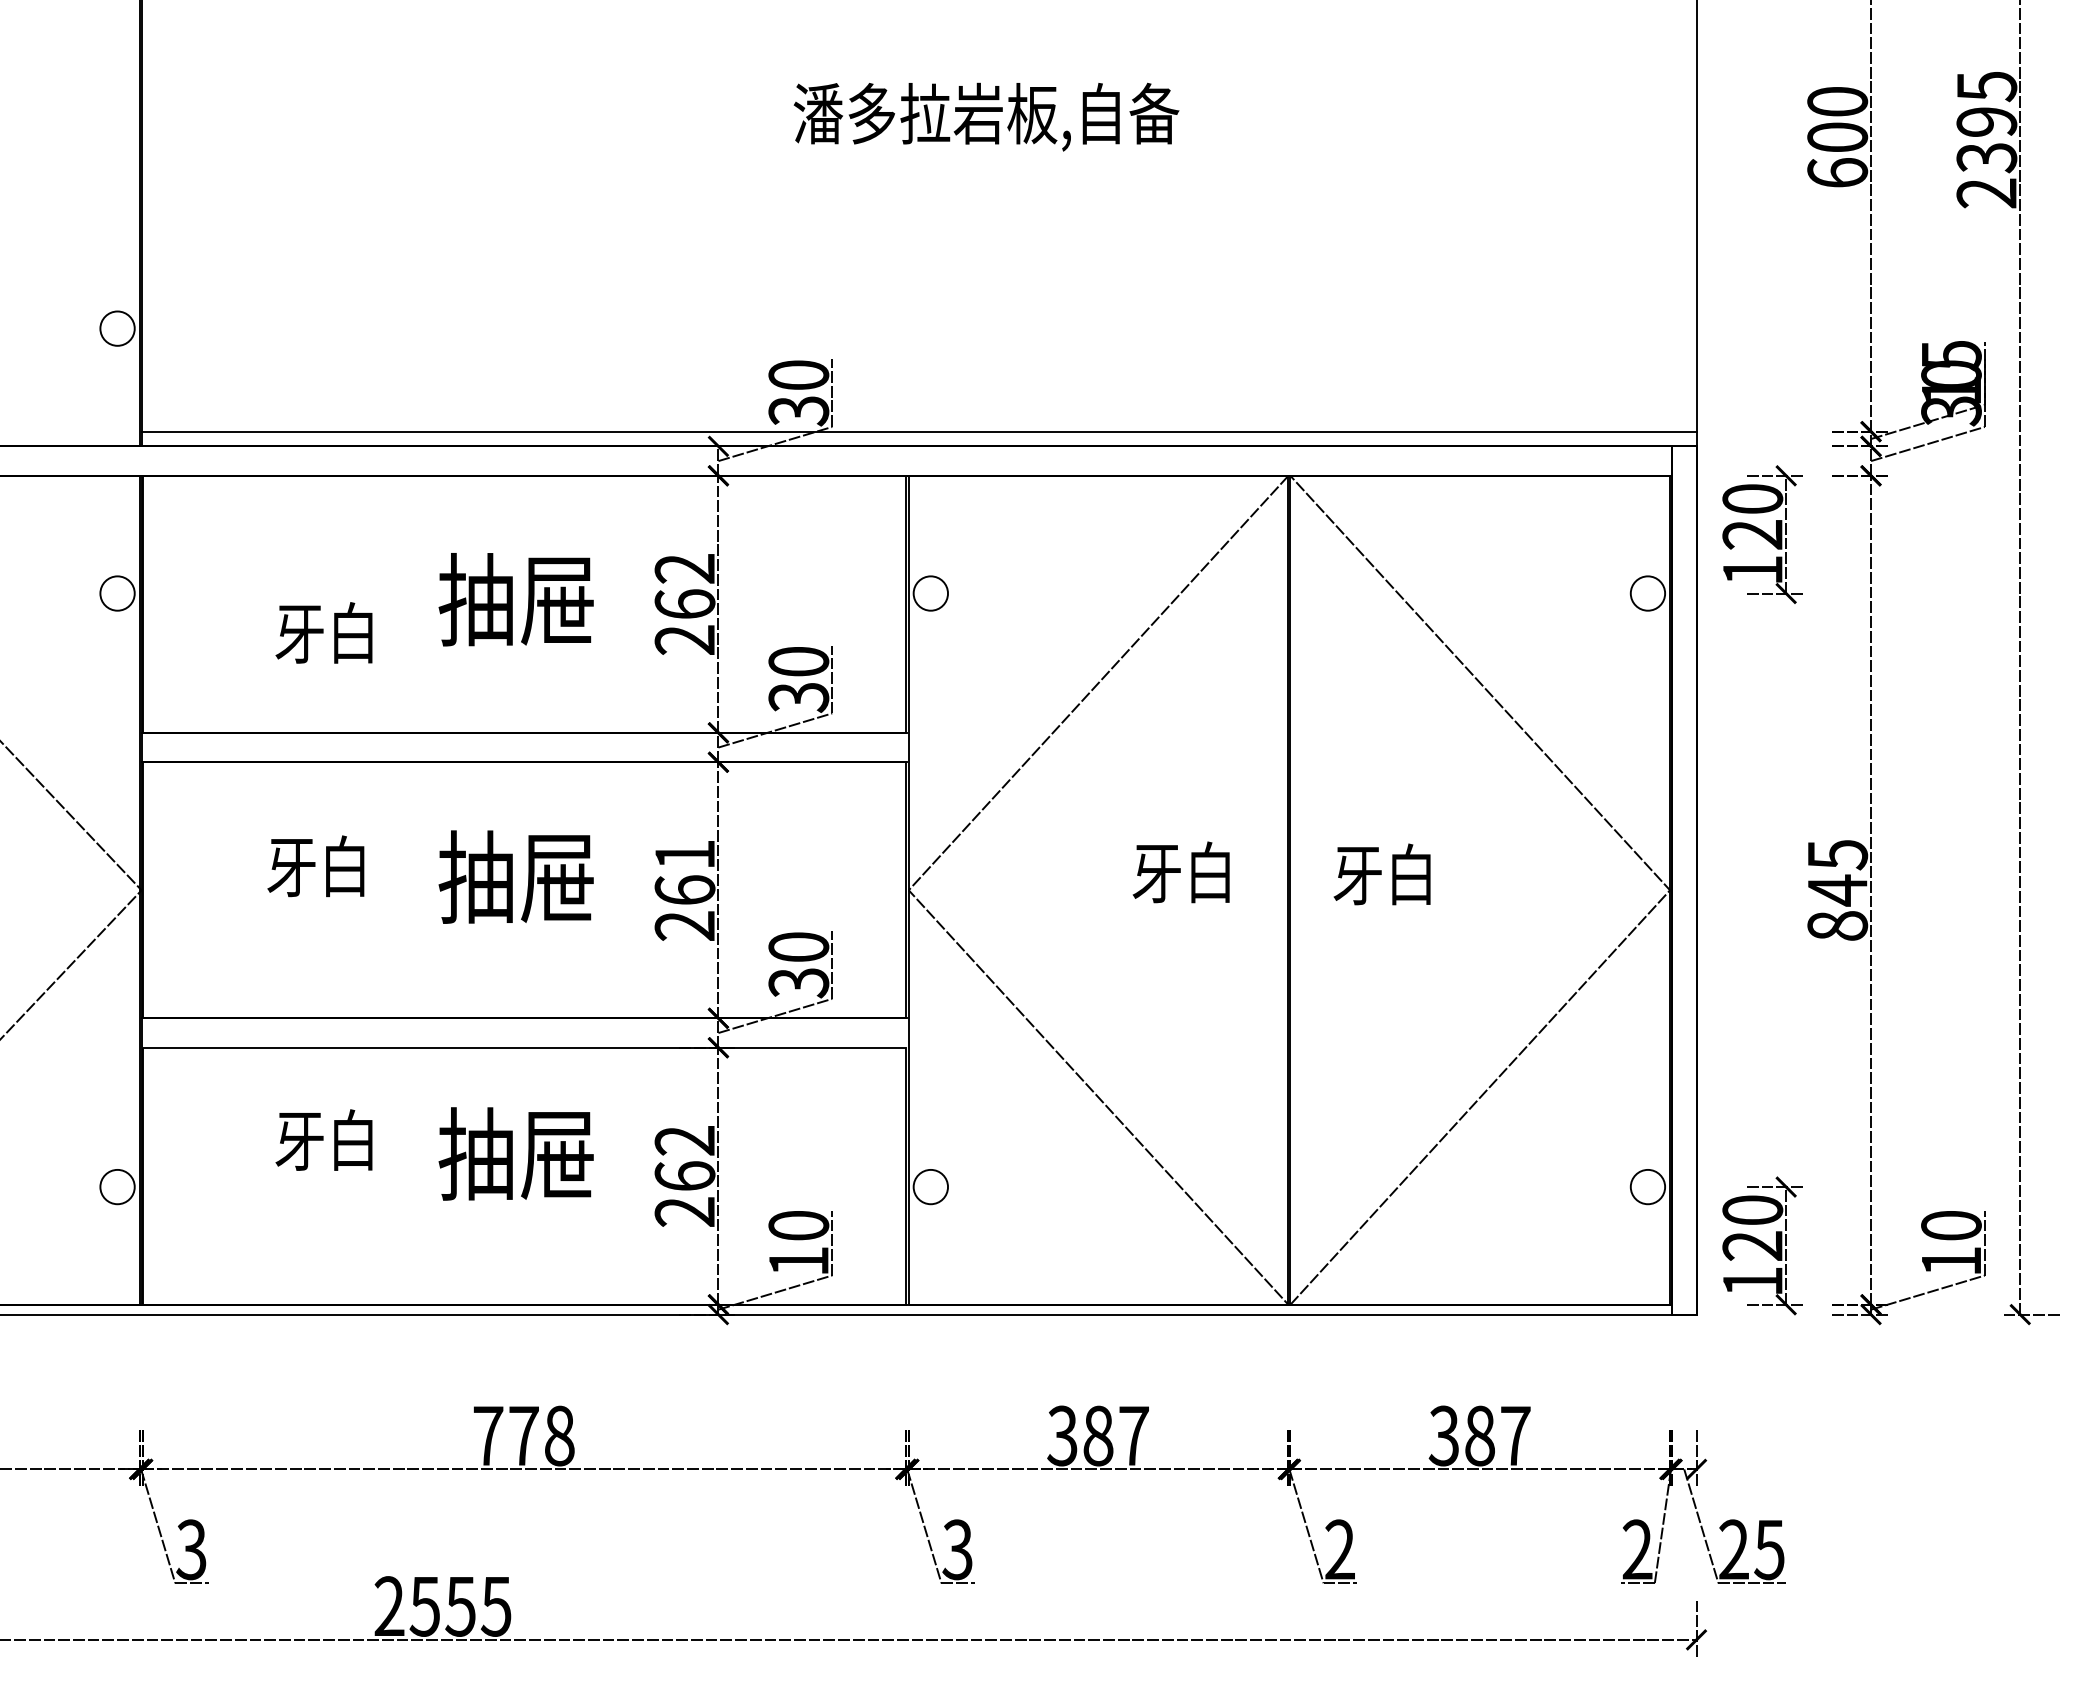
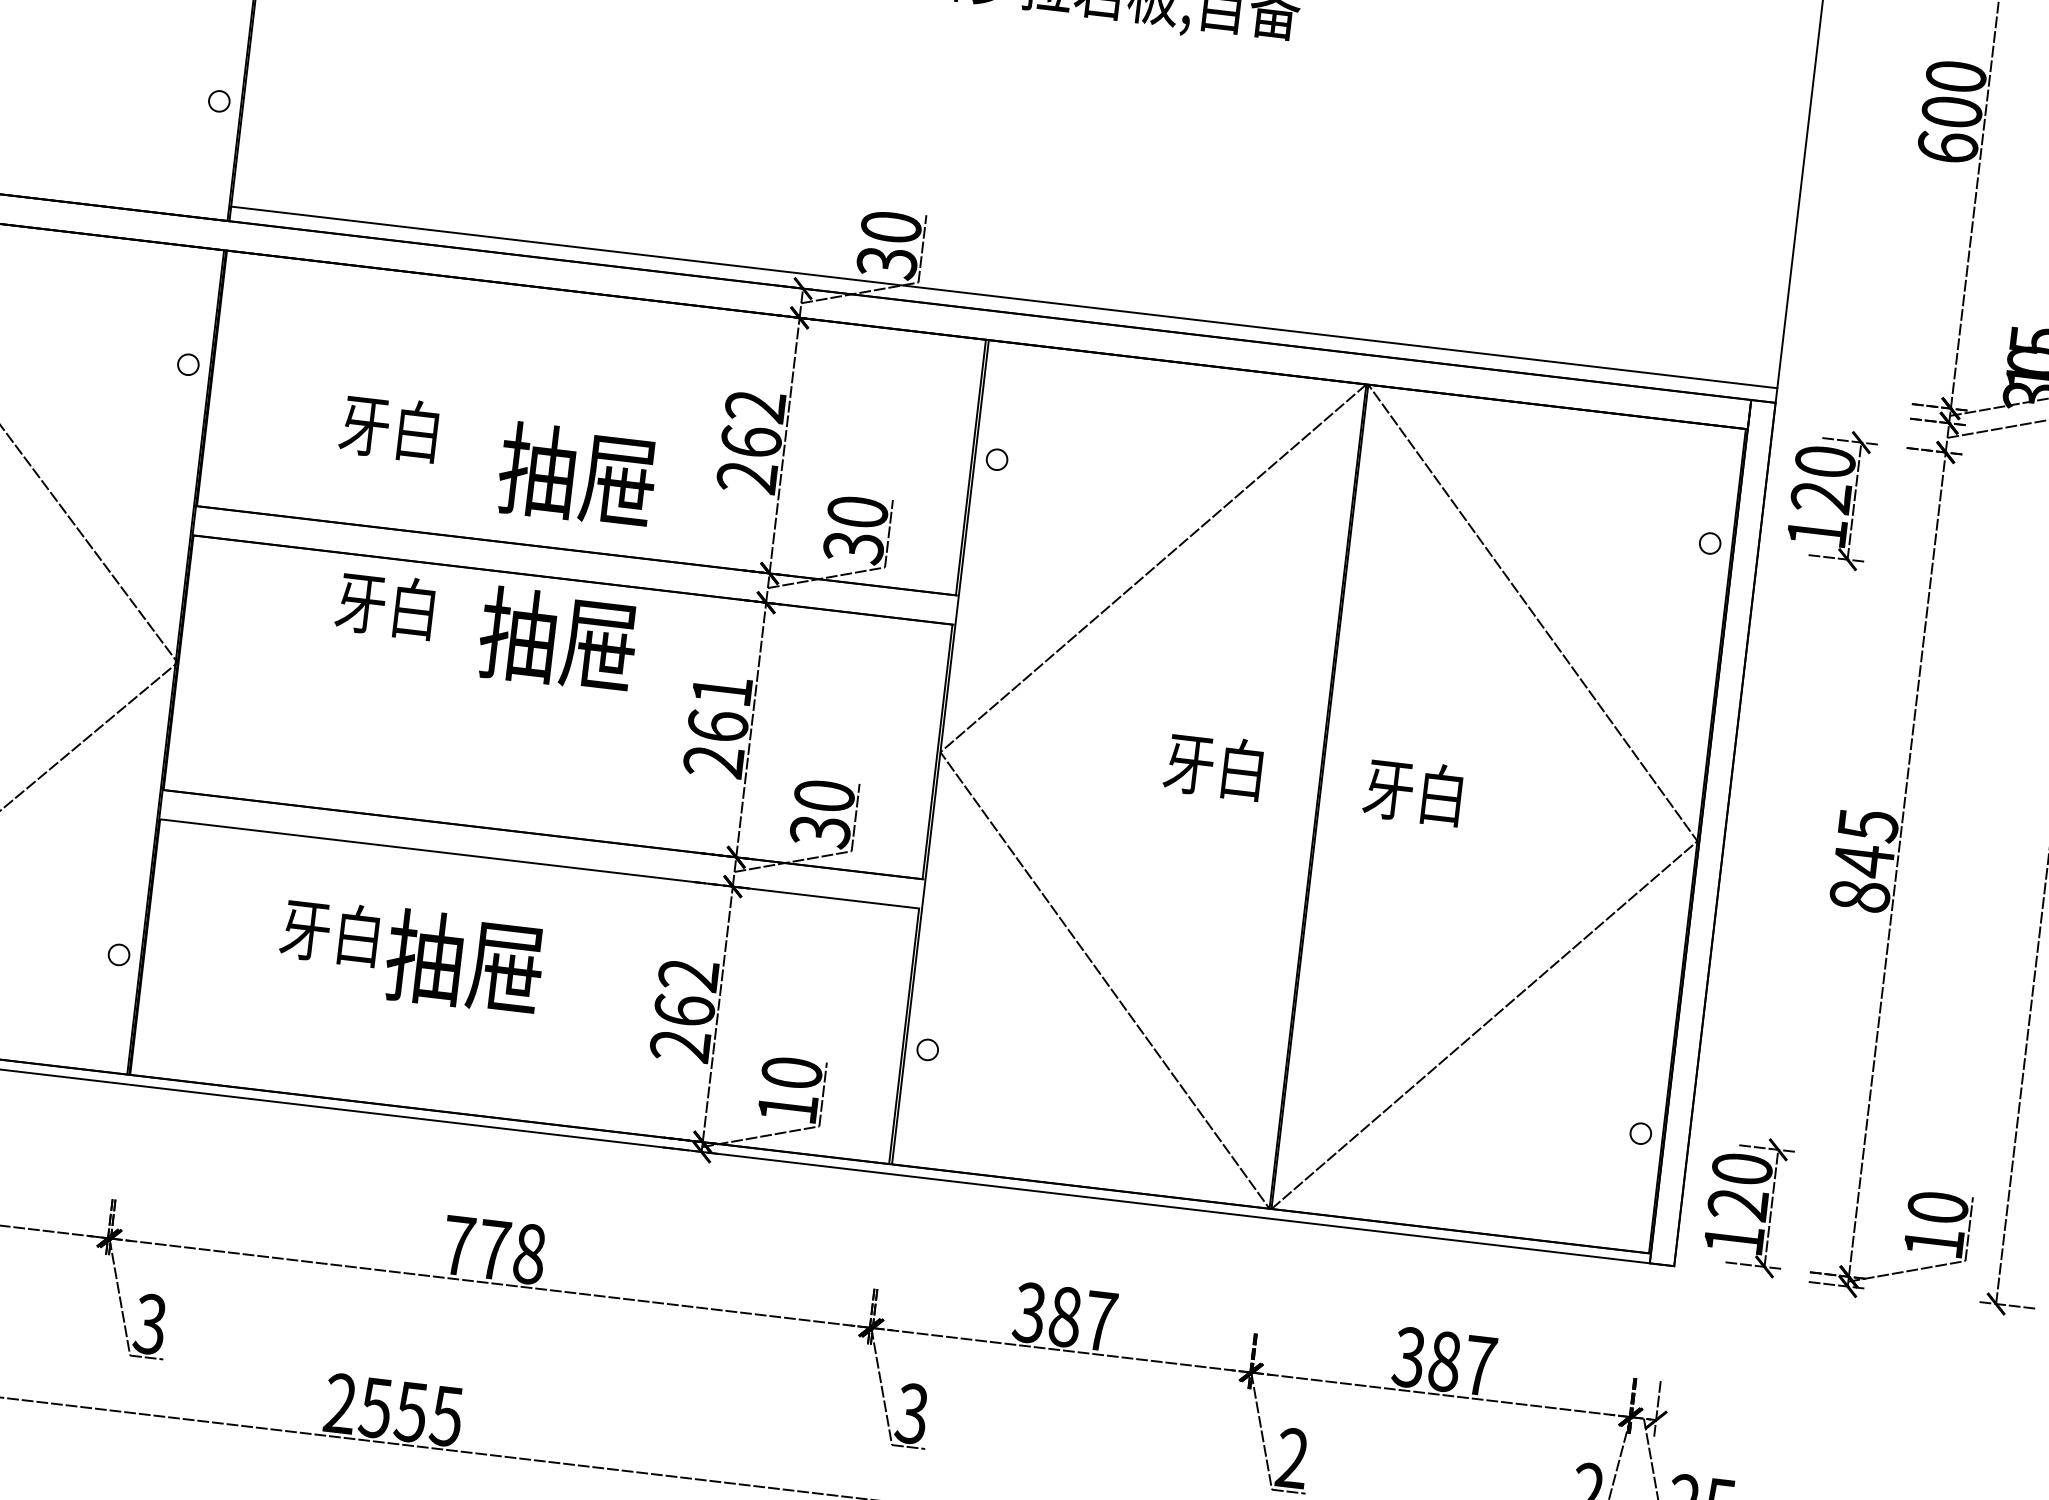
circle: (117, 328) -> (219, 101), size x0.6
circle: (117, 593) -> (188, 364), size x0.6
circle: (930, 593) -> (996, 459), size x0.6
circle: (1647, 593) -> (1709, 543), size x0.6
text: (515, 599) -> (576, 474), moved
text: (315, 866) -> (384, 605), moved
text: (515, 876) -> (557, 638), moved
text: (515, 1153) -> (463, 961), moved
circle: (117, 1186) -> (119, 954), size x0.6
circle: (930, 1186) -> (927, 1049), size x0.6
circle: (1647, 1186) -> (1640, 1133), size x0.6

